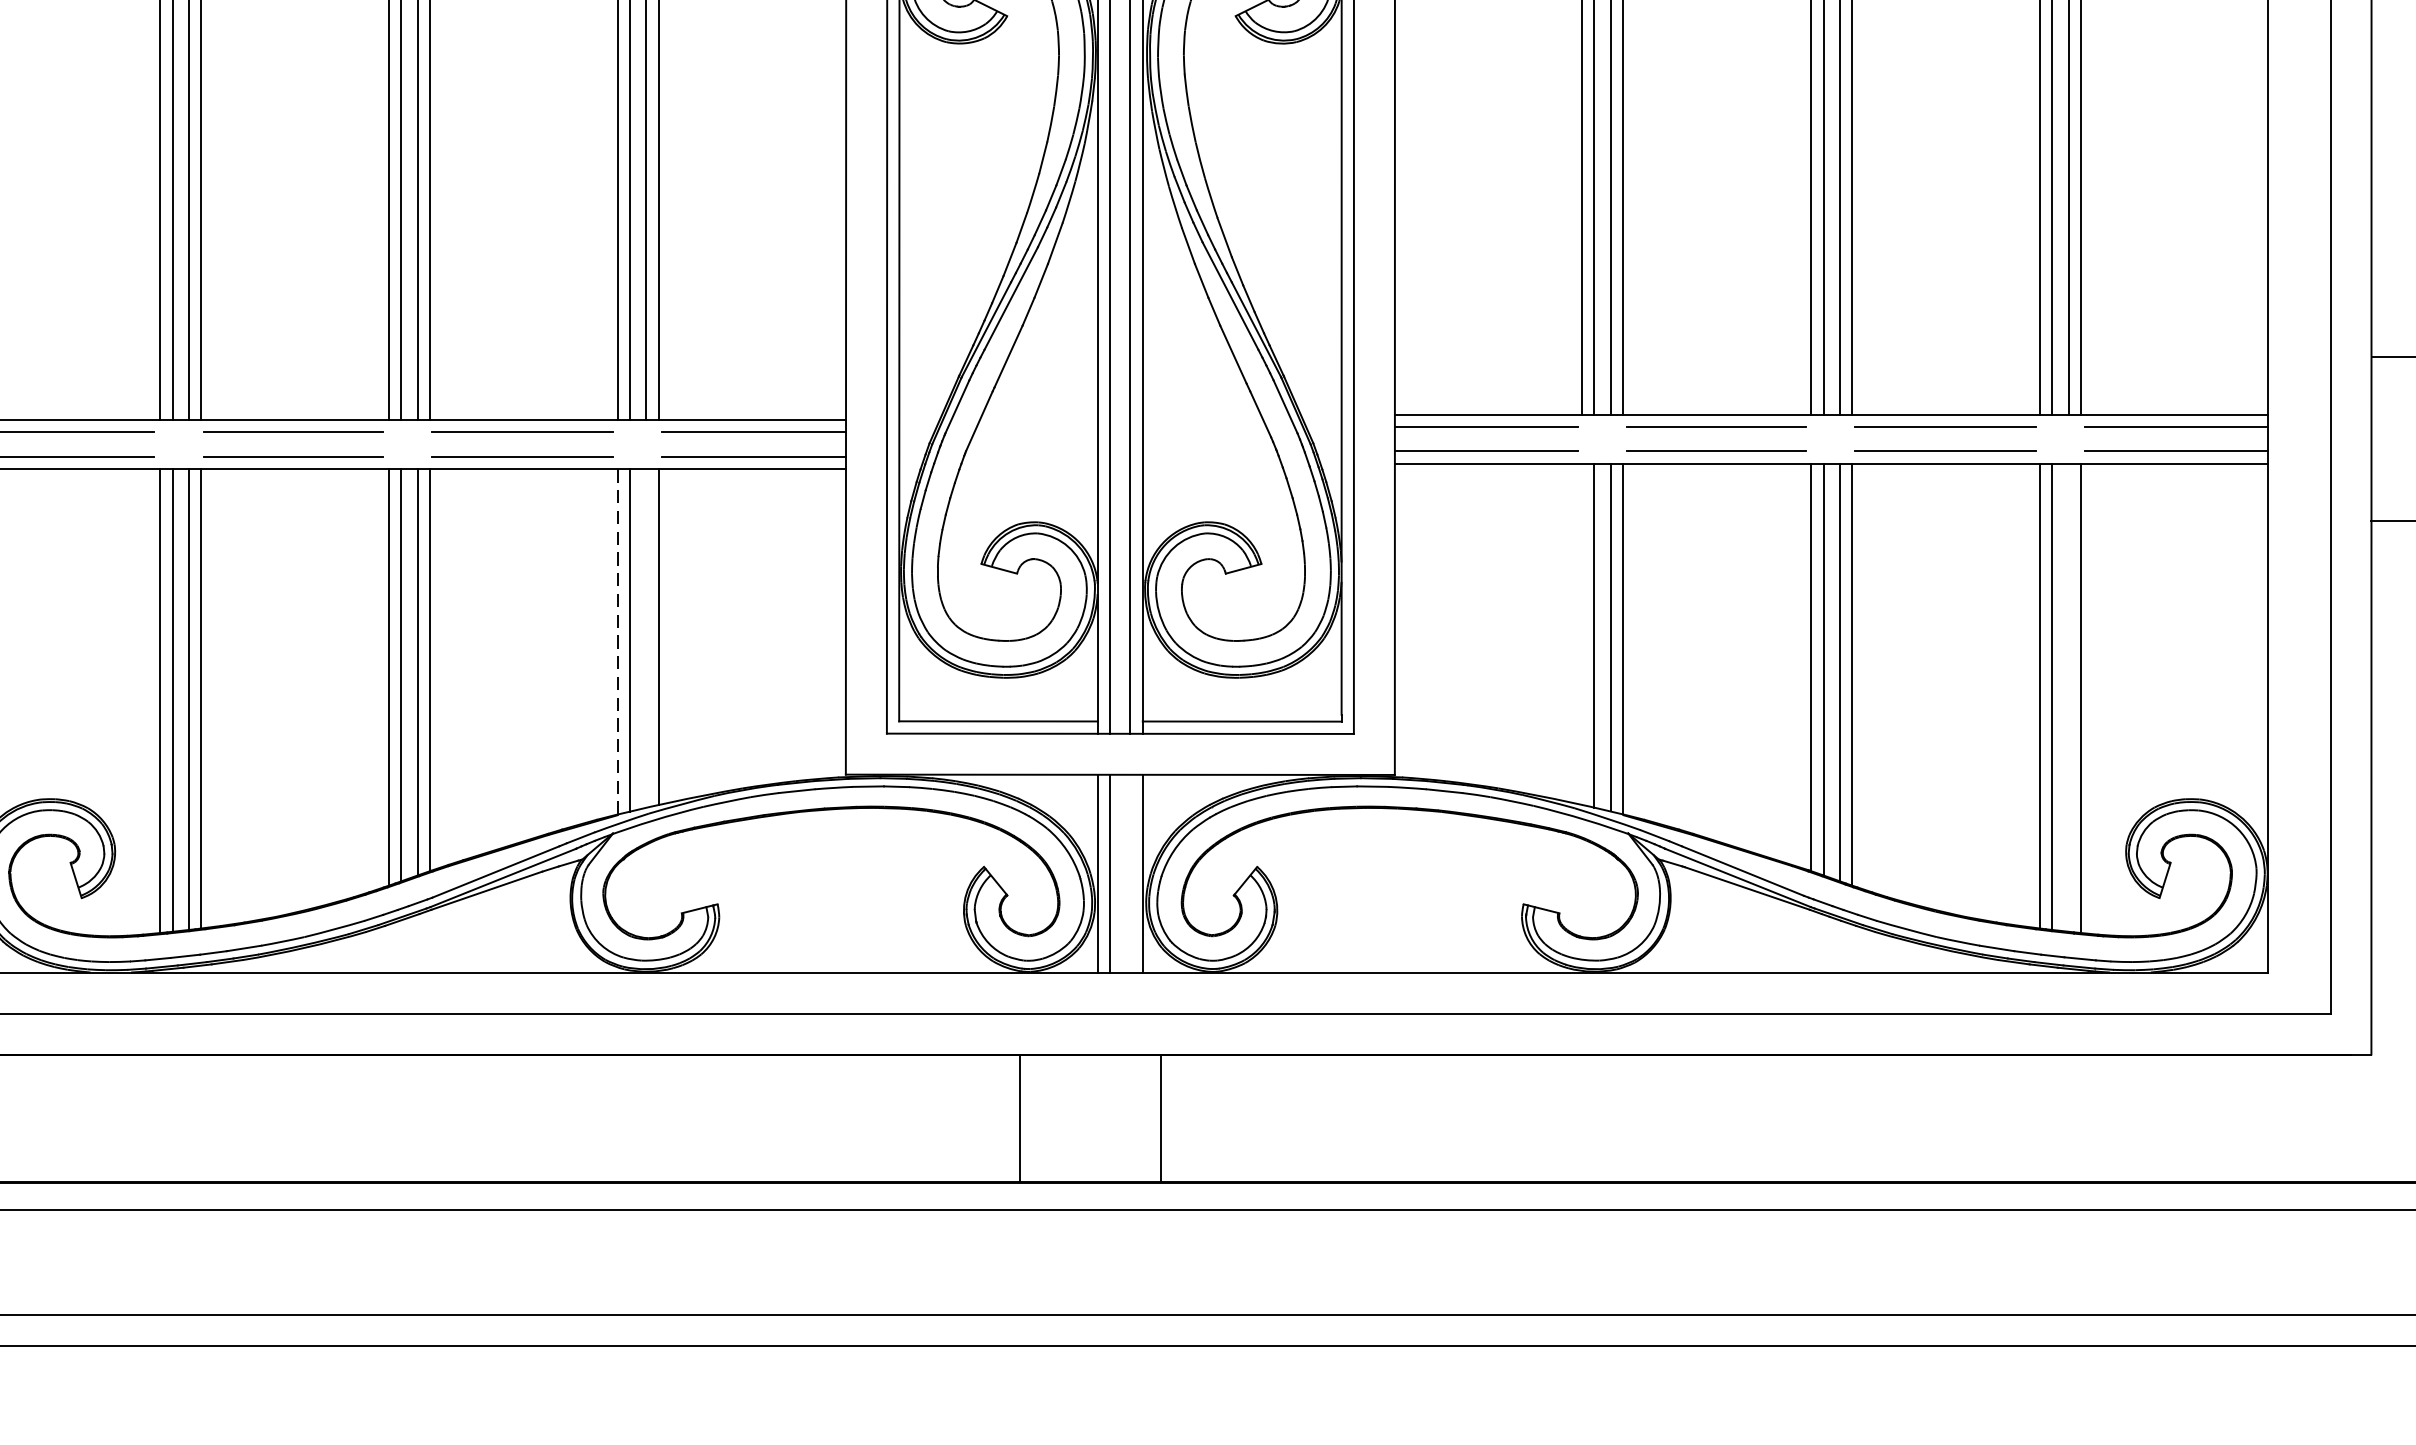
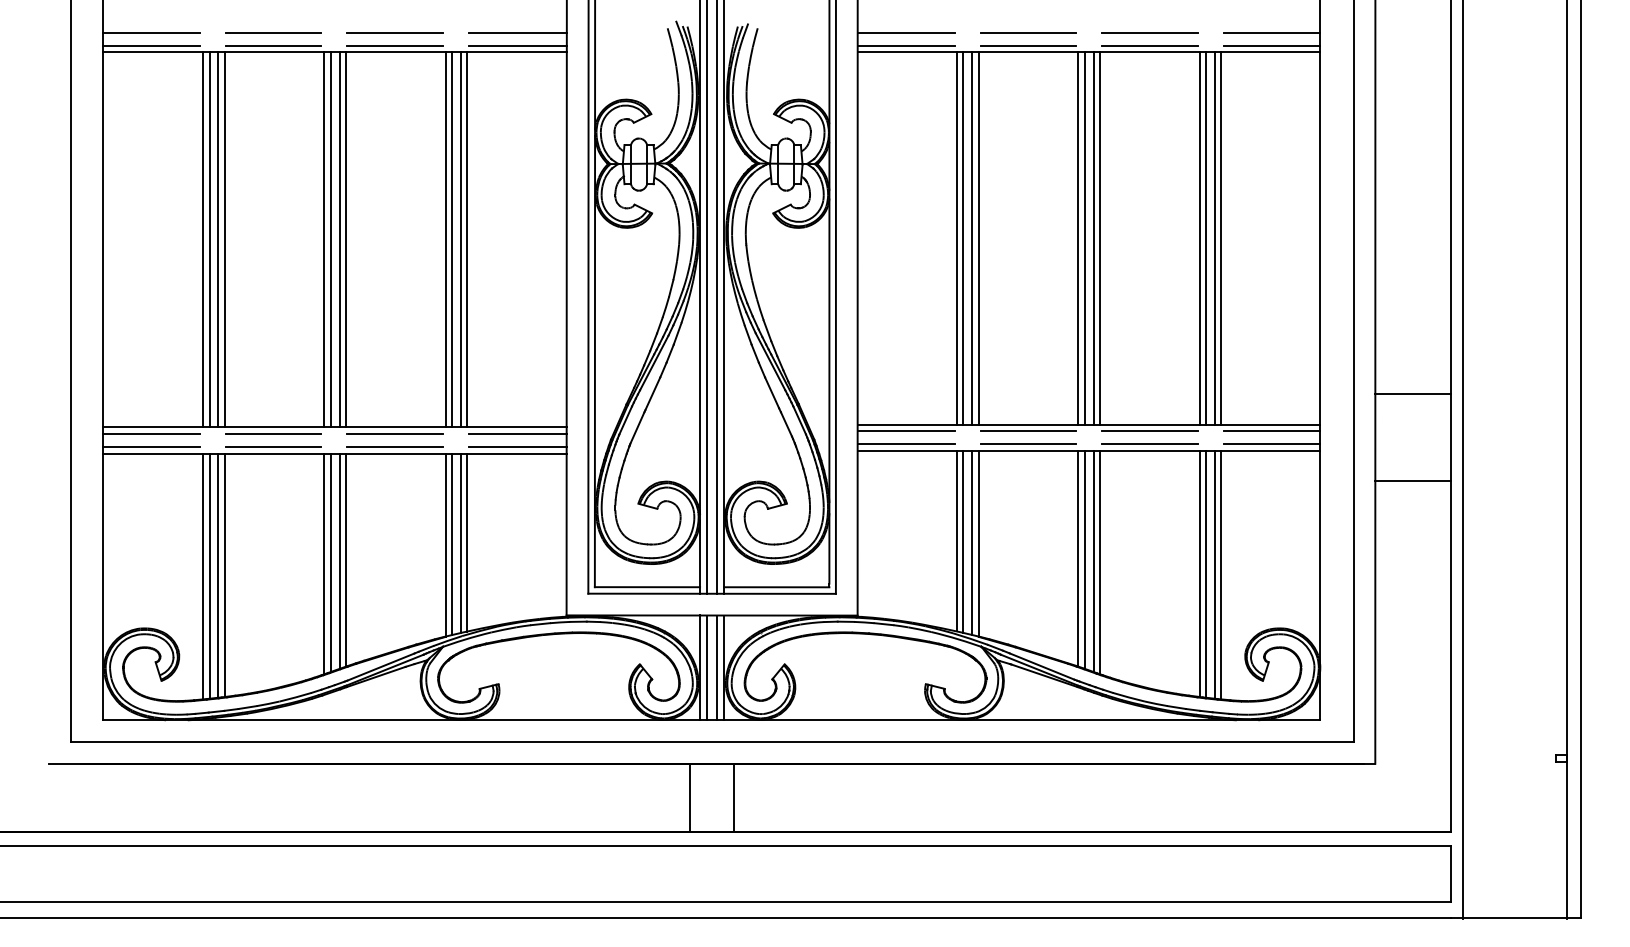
line: (1581, 633) -> (956, 540), added
line: (645, 638) -> (460, 543), added
line: (617, 642) -> (445, 545), dashed -> solid
line: (2068, 697) -> (1214, 574), added
line: (1130, 872) -> (717, 667), added
line: (1021, 1118) -> (690, 797), moved

